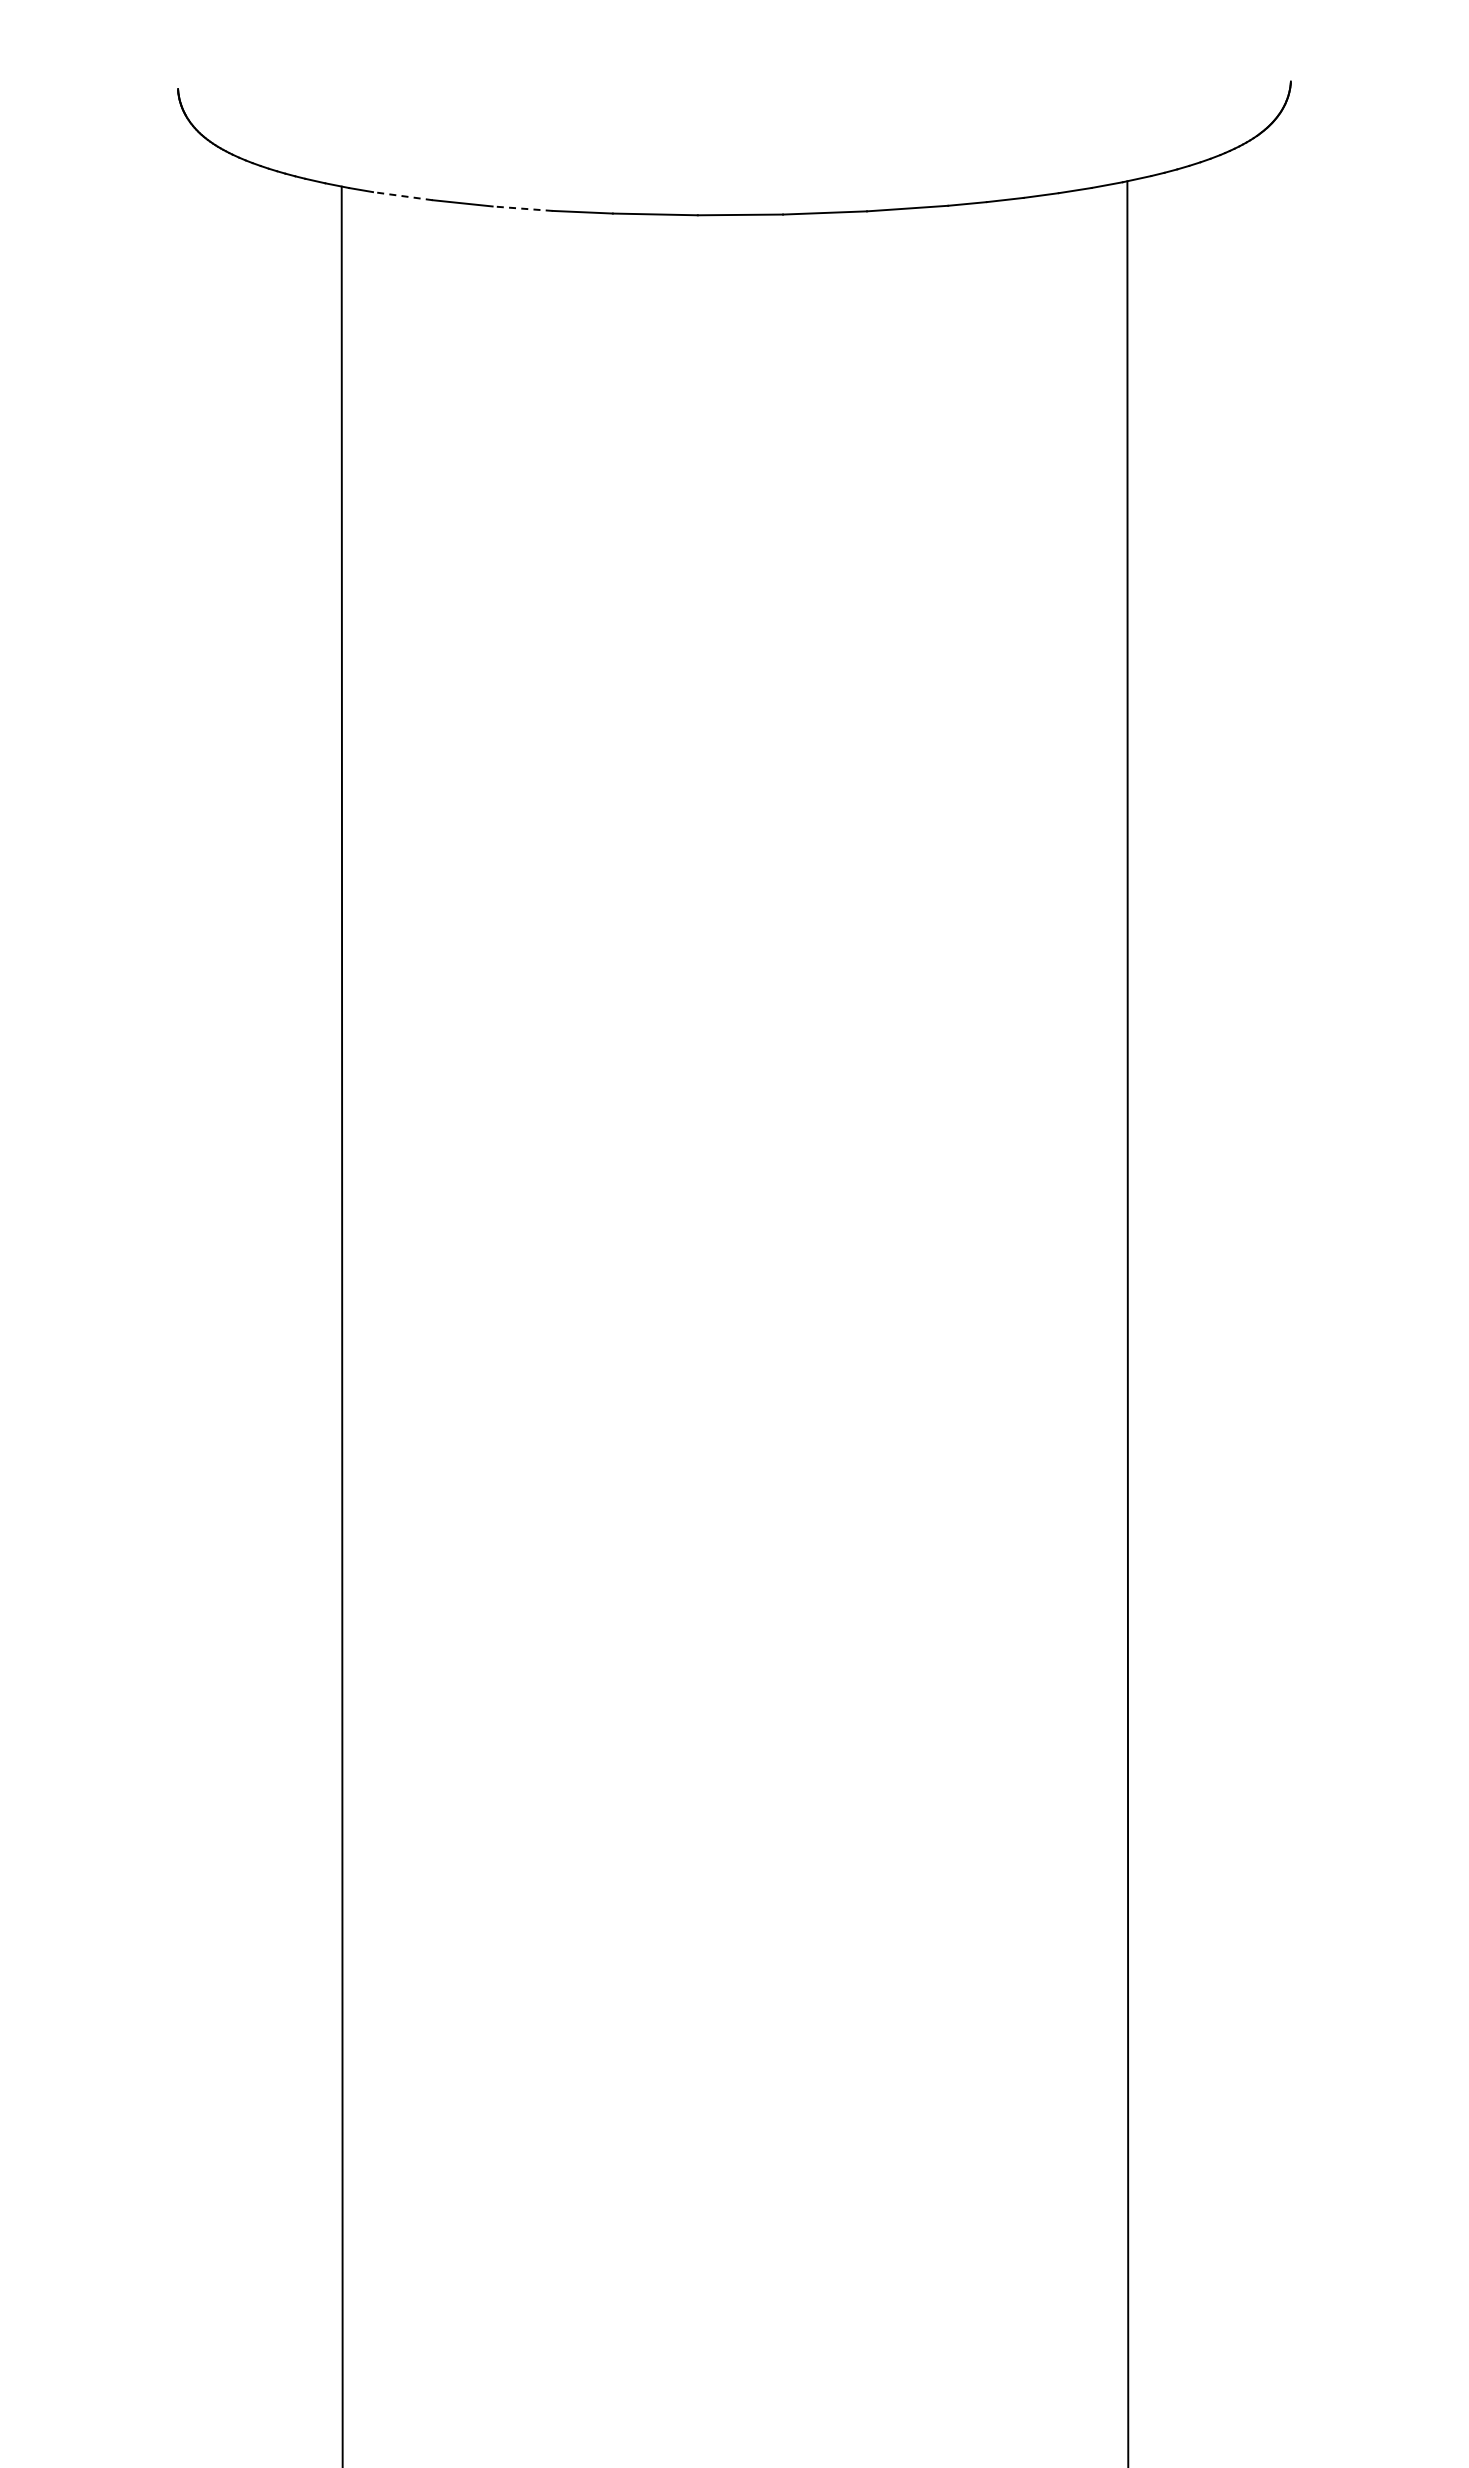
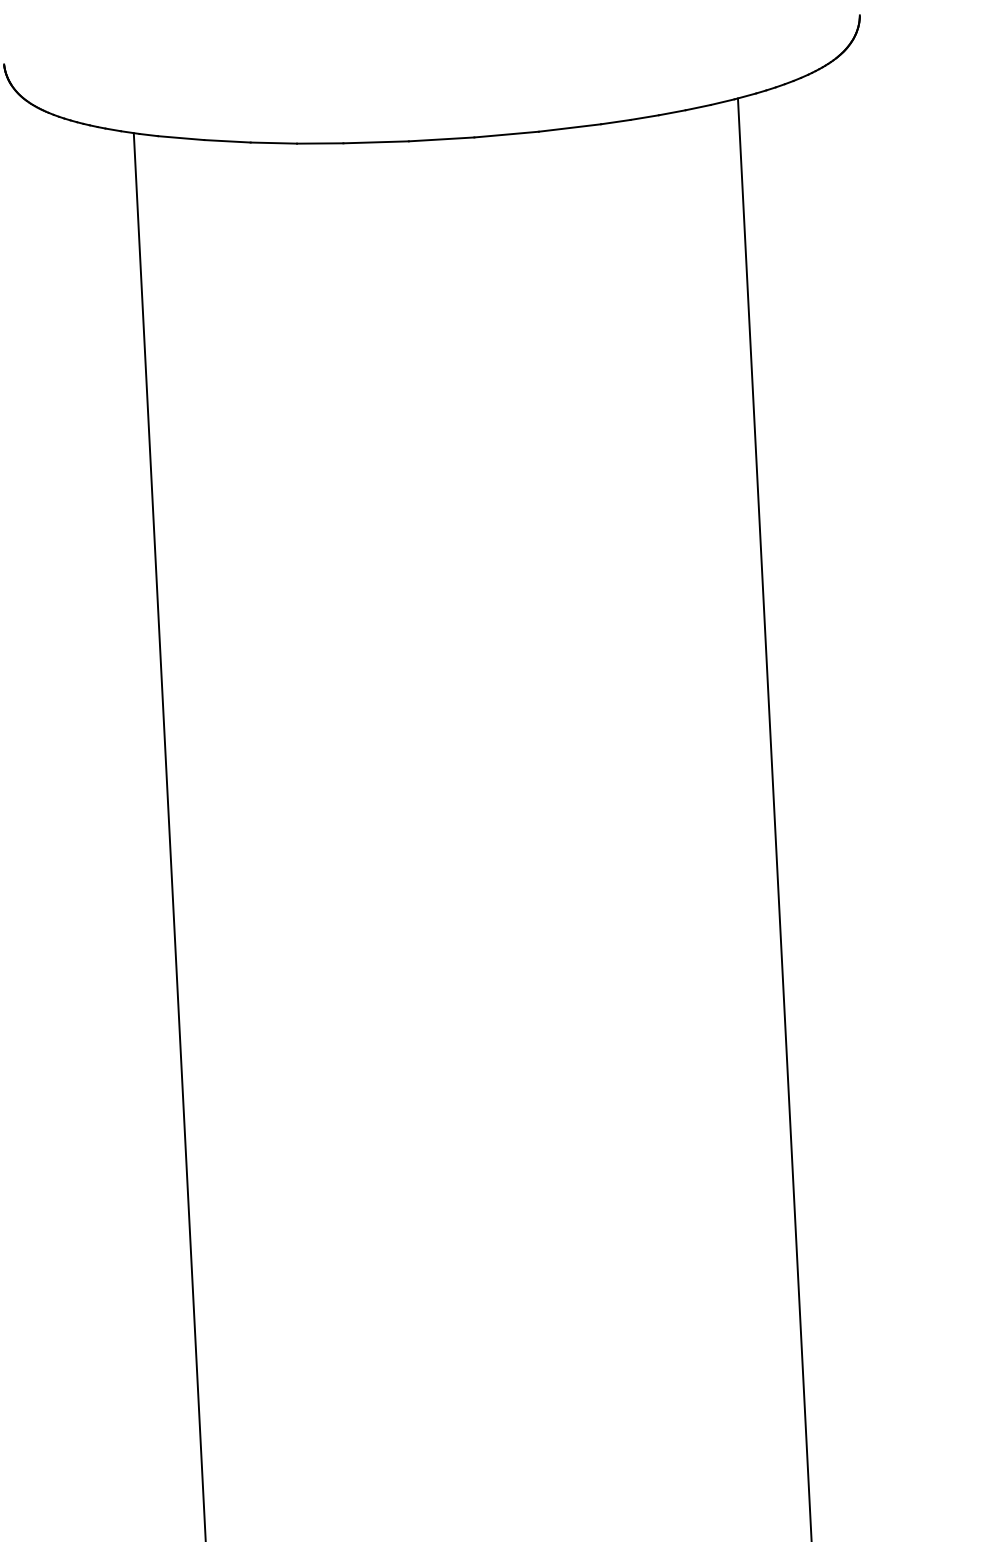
line: (402, 196) -> (180, 138), dashed -> solid
line: (522, 208) -> (273, 142), dashed -> solid

